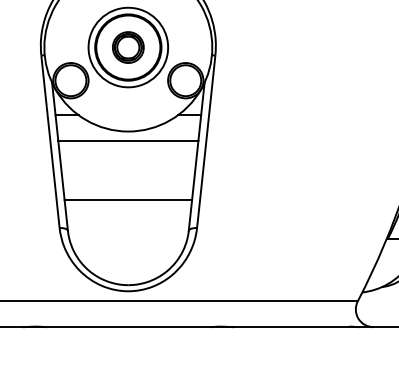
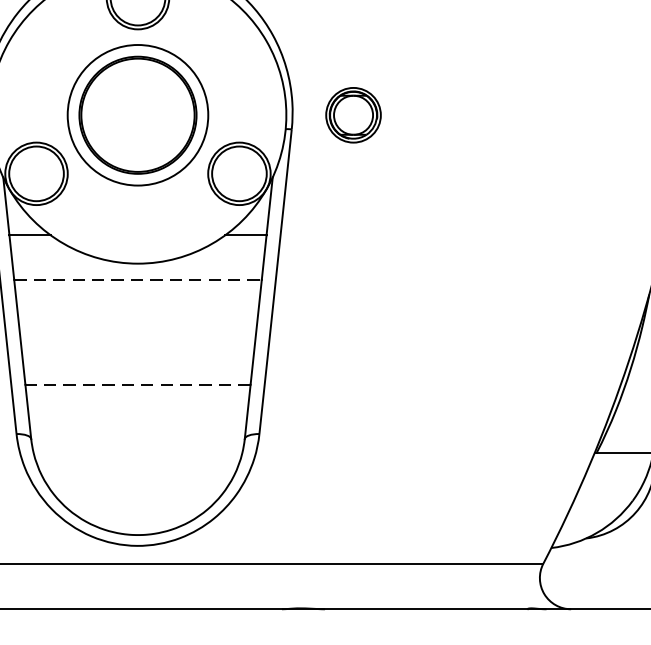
part: (128, 47) -> (353, 115), moved
line: (128, 140) -> (138, 279), solid -> dashed
line: (128, 200) -> (138, 385), solid -> dashed

